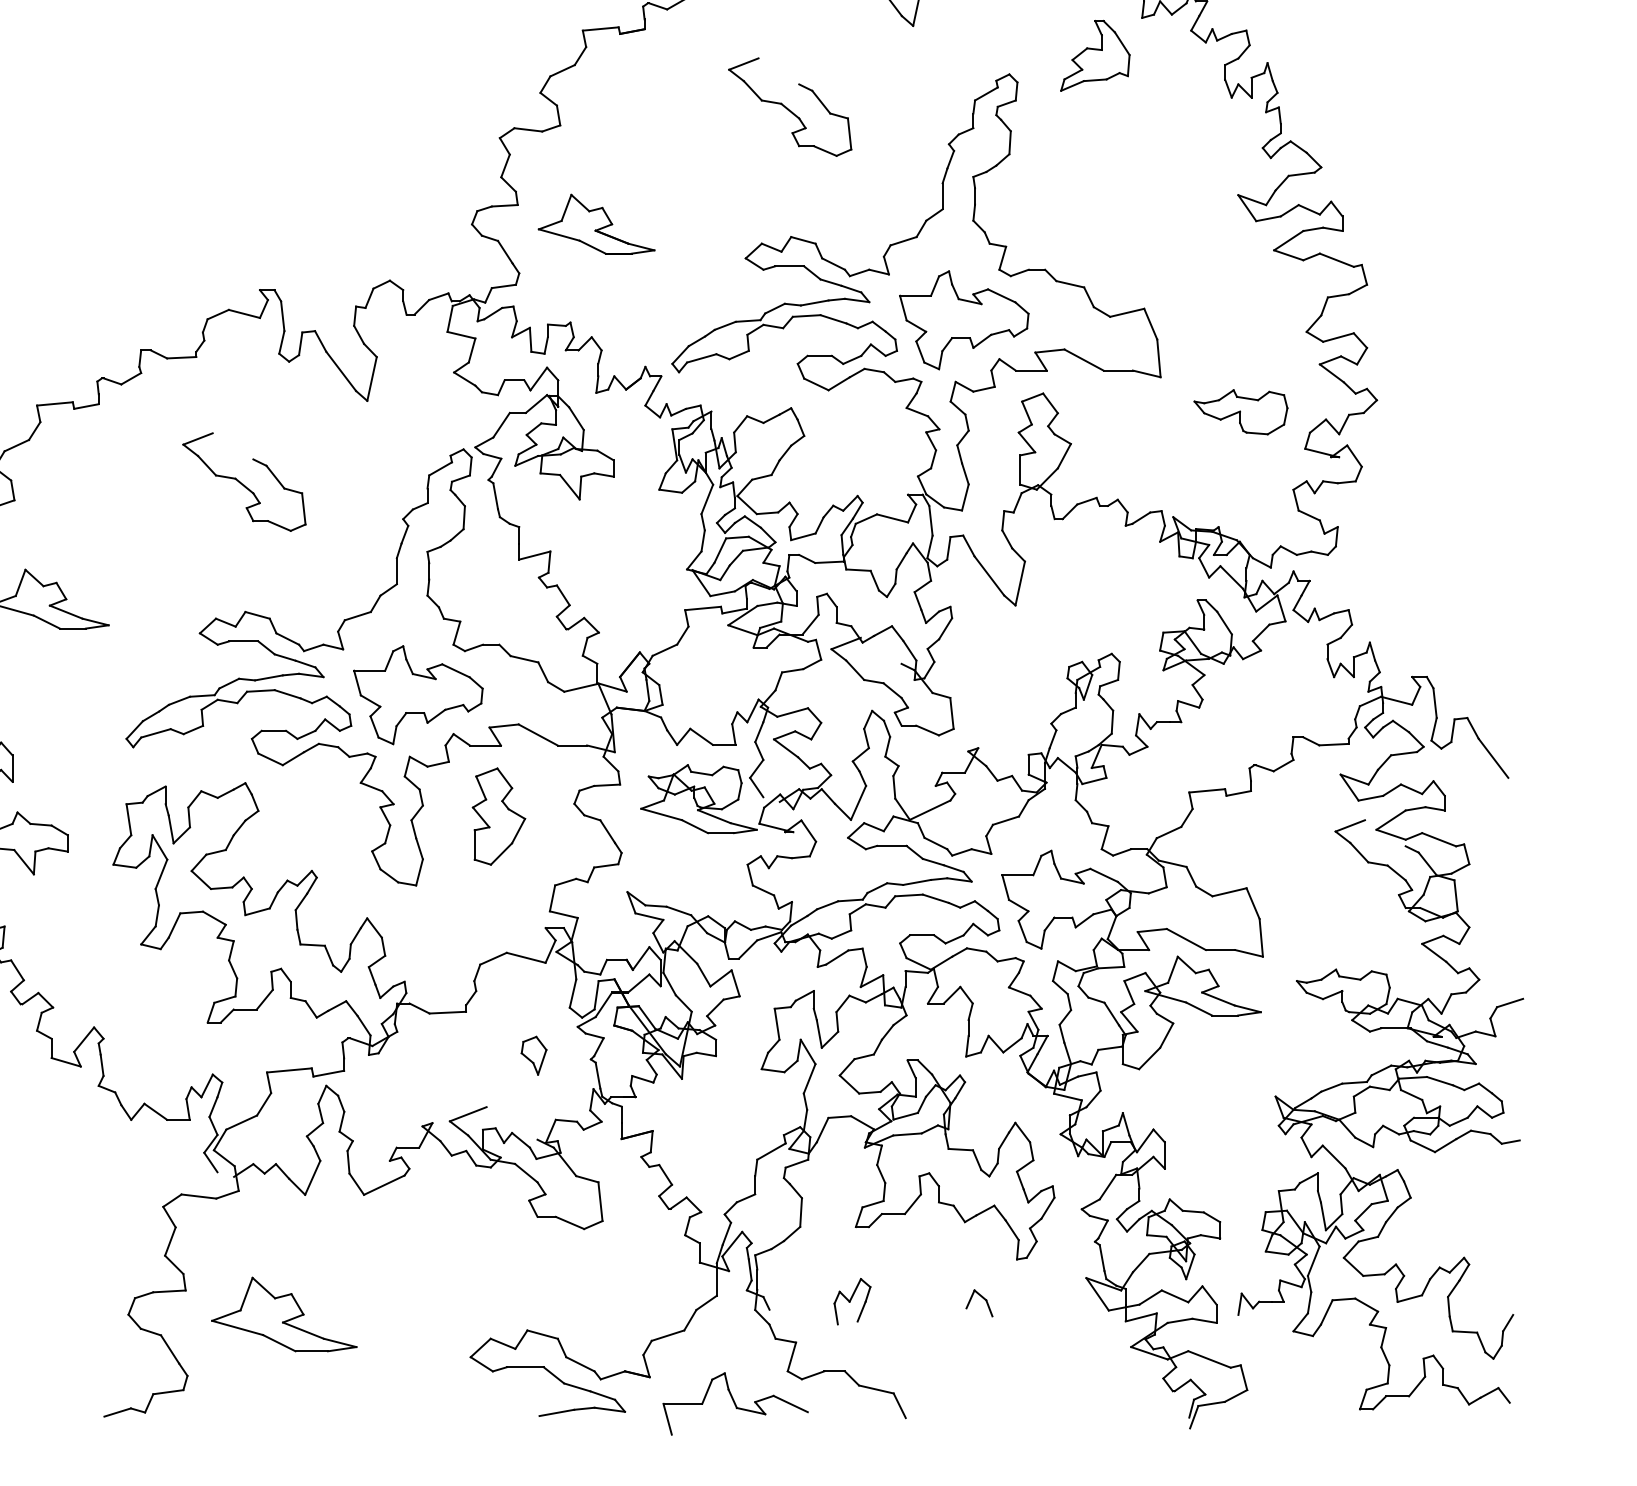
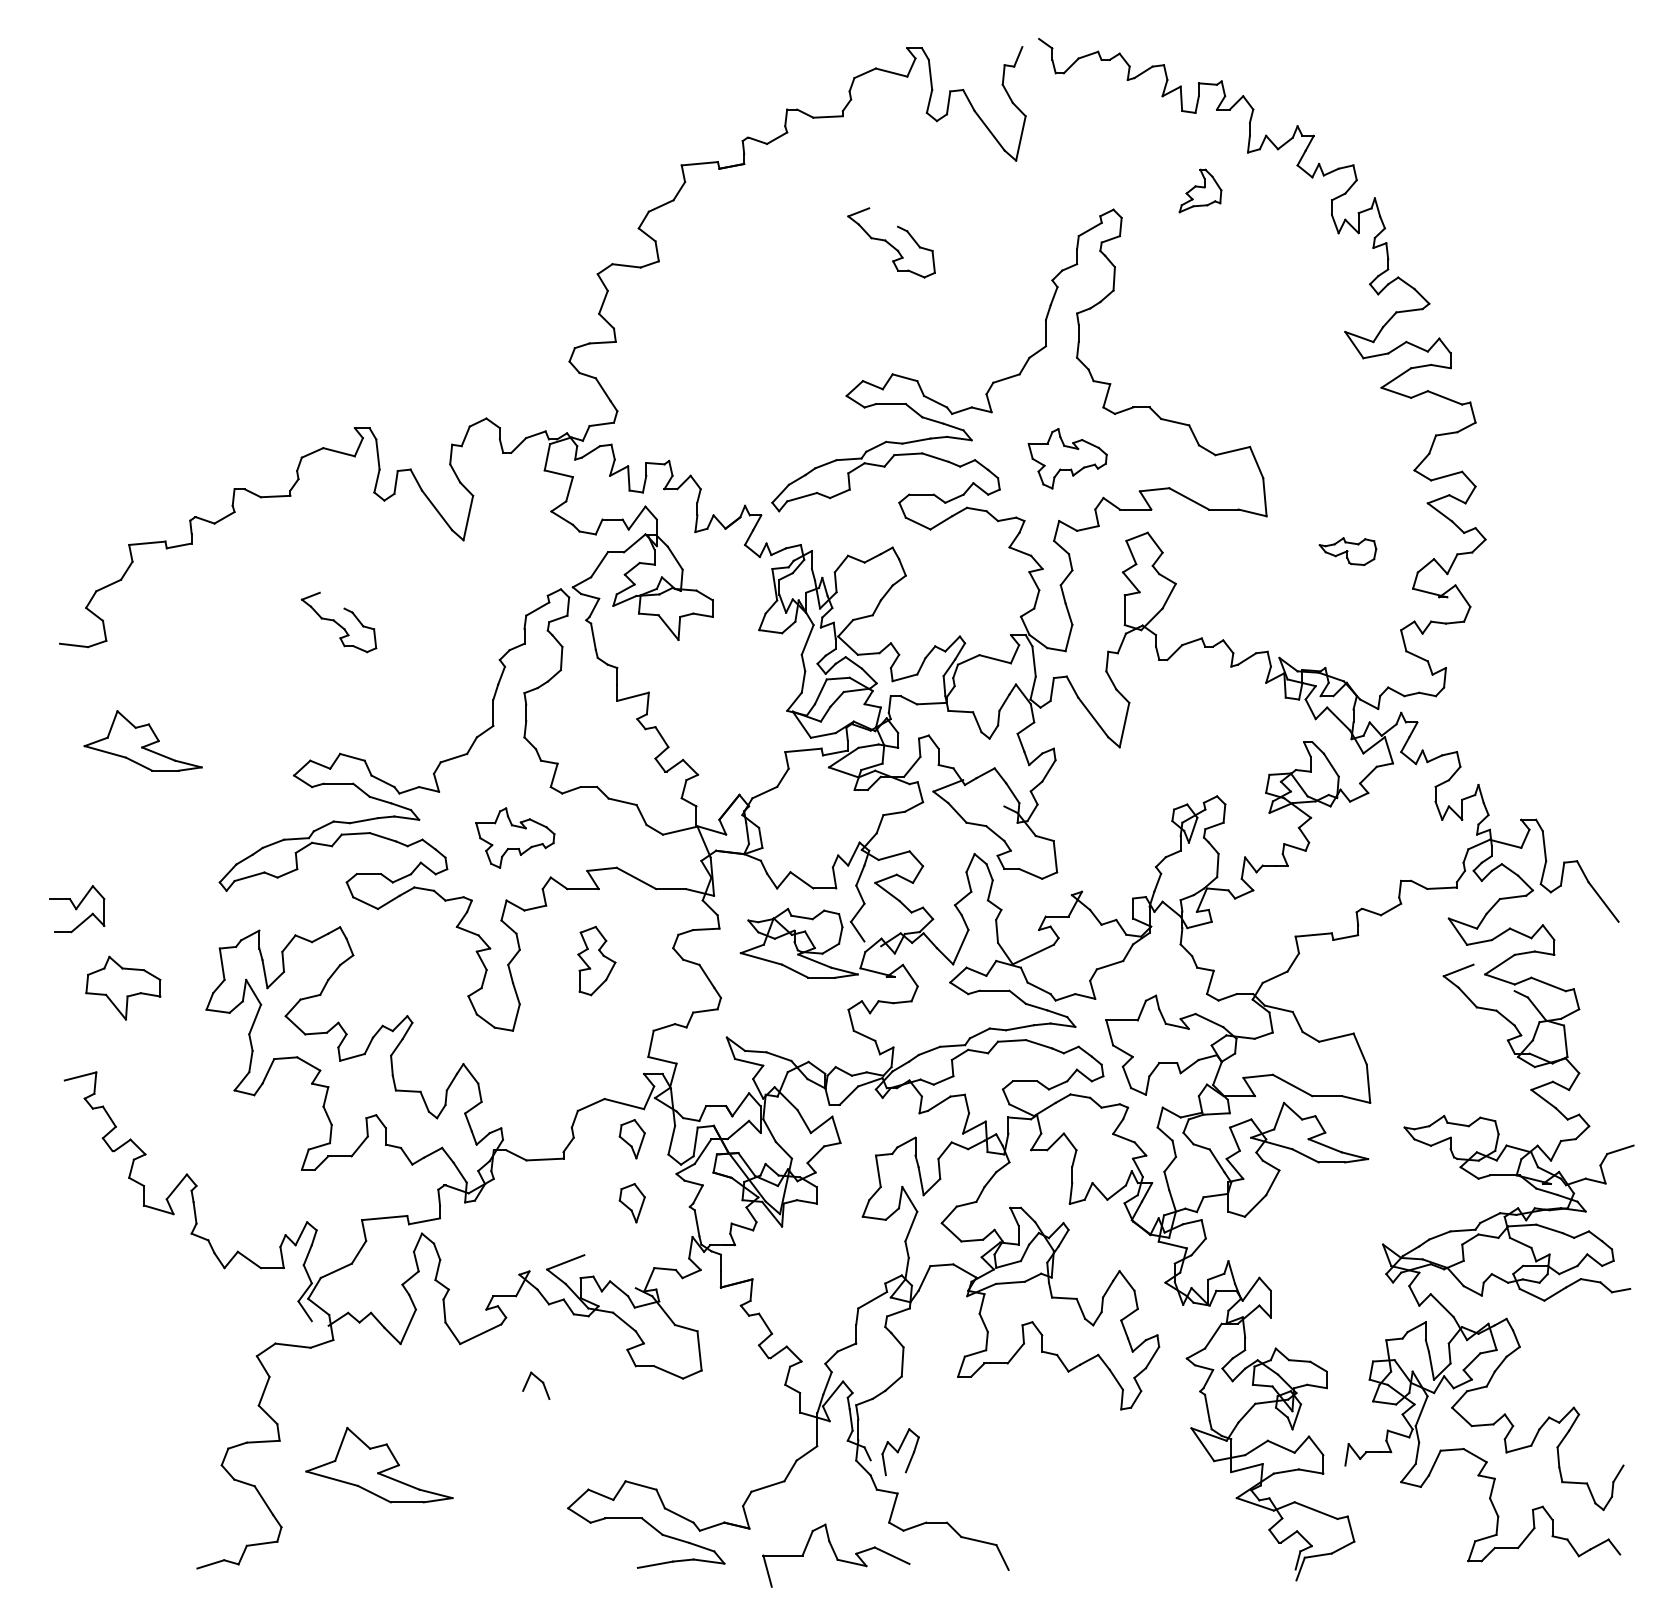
part: (1095, 55) -> (1200, 190), size x0.6
part: (790, 106) -> (891, 242), size x0.7
part: (596, 224) -> (695, 361), removed
part: (963, 320) -> (1067, 458), size x0.6
part: (1240, 412) -> (1347, 551), size x0.6
part: (243, 482) -> (338, 622), size x0.6
part: (418, 694) -> (515, 837), size x0.6
part: (498, 816) -> (596, 960), size x0.7
part: (533, 992) -> (631, 1139), added
part: (852, 1302) -> (900, 1452), moved
part: (979, 1303) -> (536, 1385), moved

